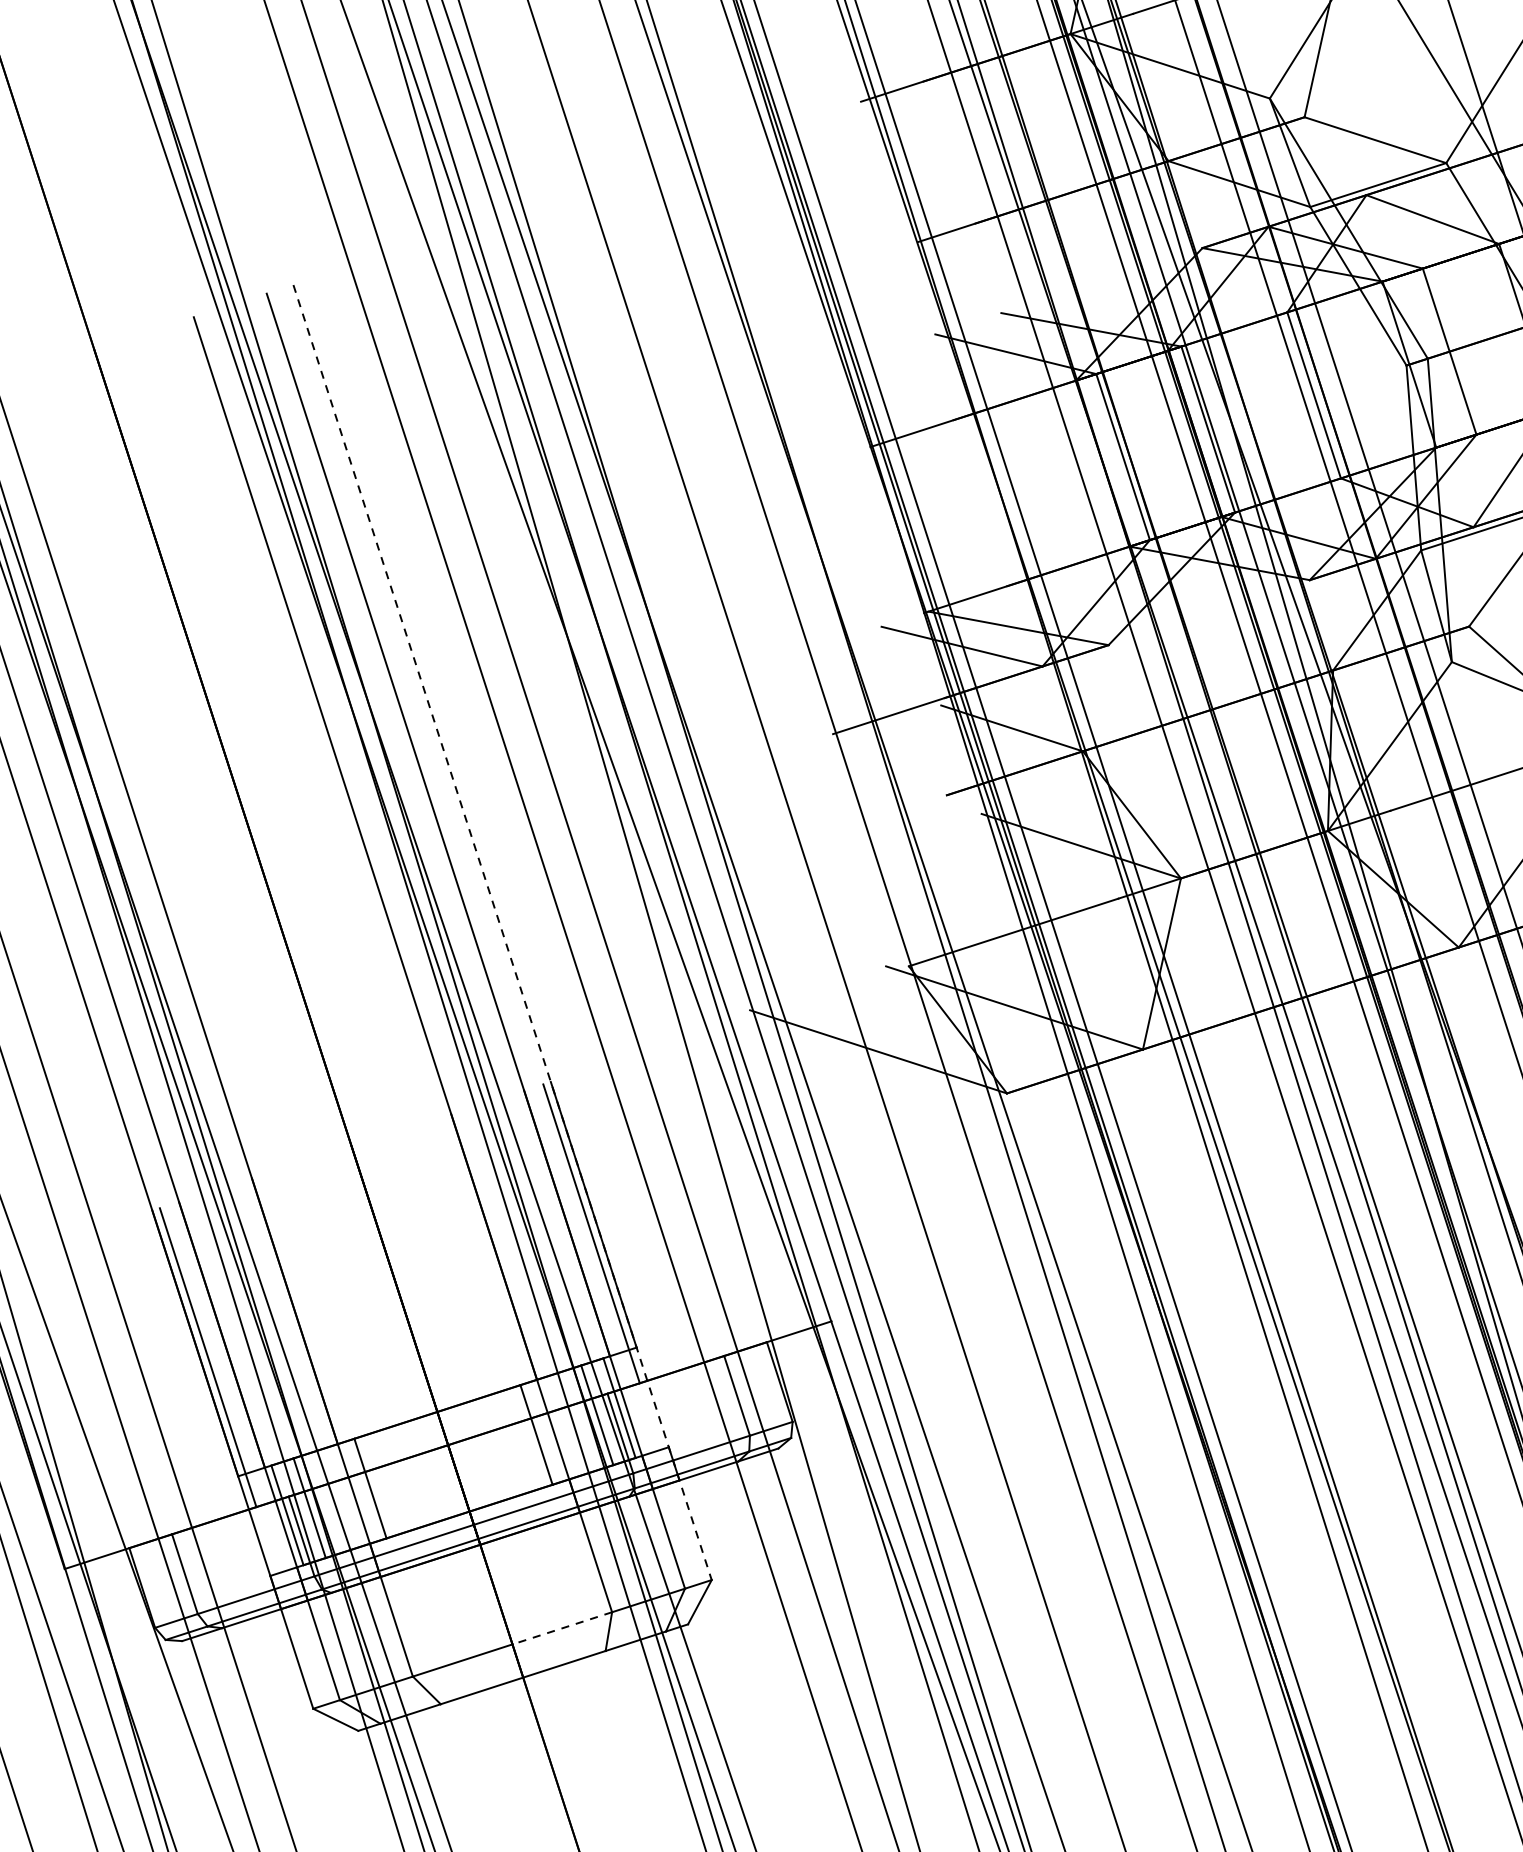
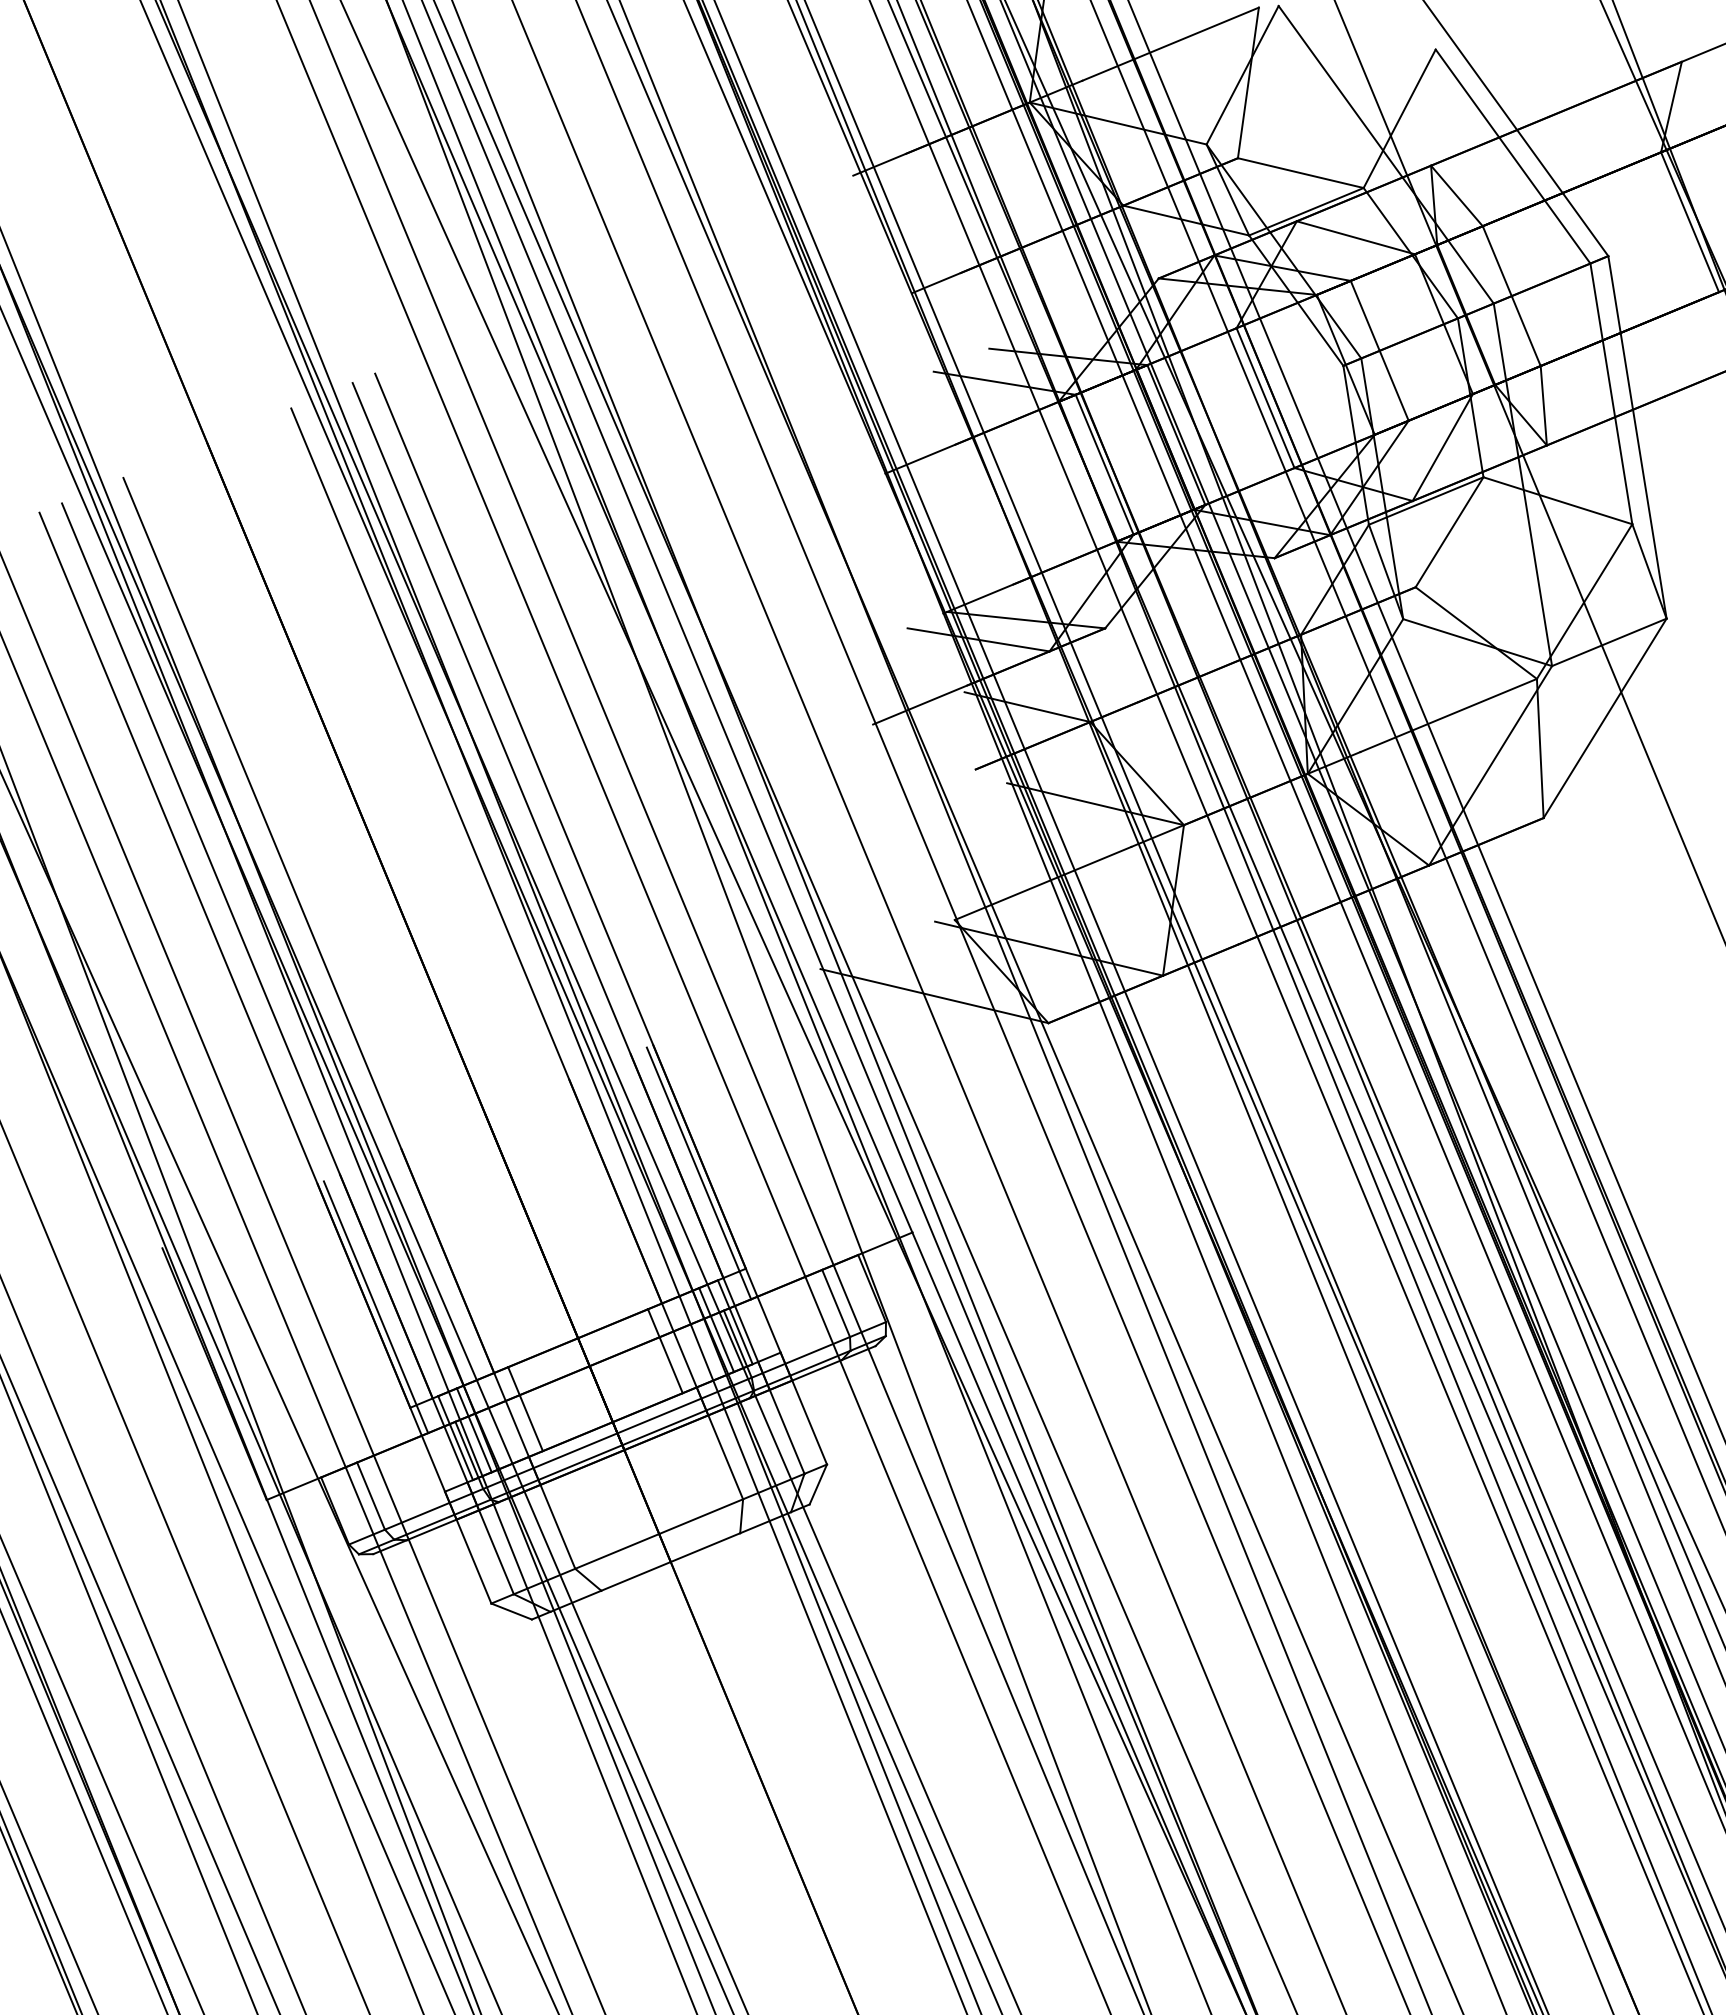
line: (503, 933) -> (601, 919), dashed -> solid
line: (561, 1628) -> (700, 1516), dashed -> solid

